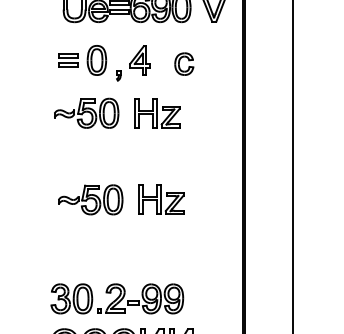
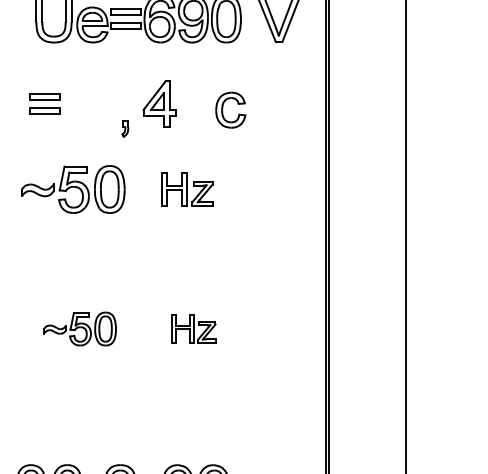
part: (96, 60) -> (89, 104), removed
part: (157, 113) -> (187, 189), size x0.7
part: (90, 199) -> (79, 328), size x0.7
part: (161, 199) -> (194, 328), size x0.6

